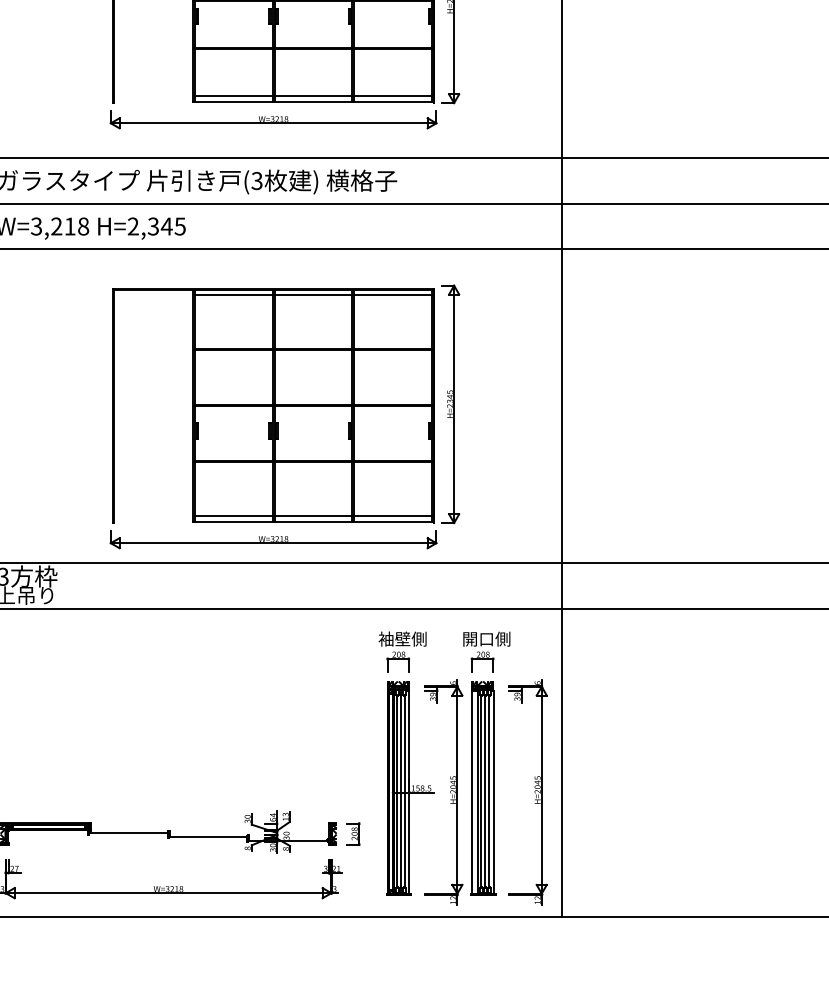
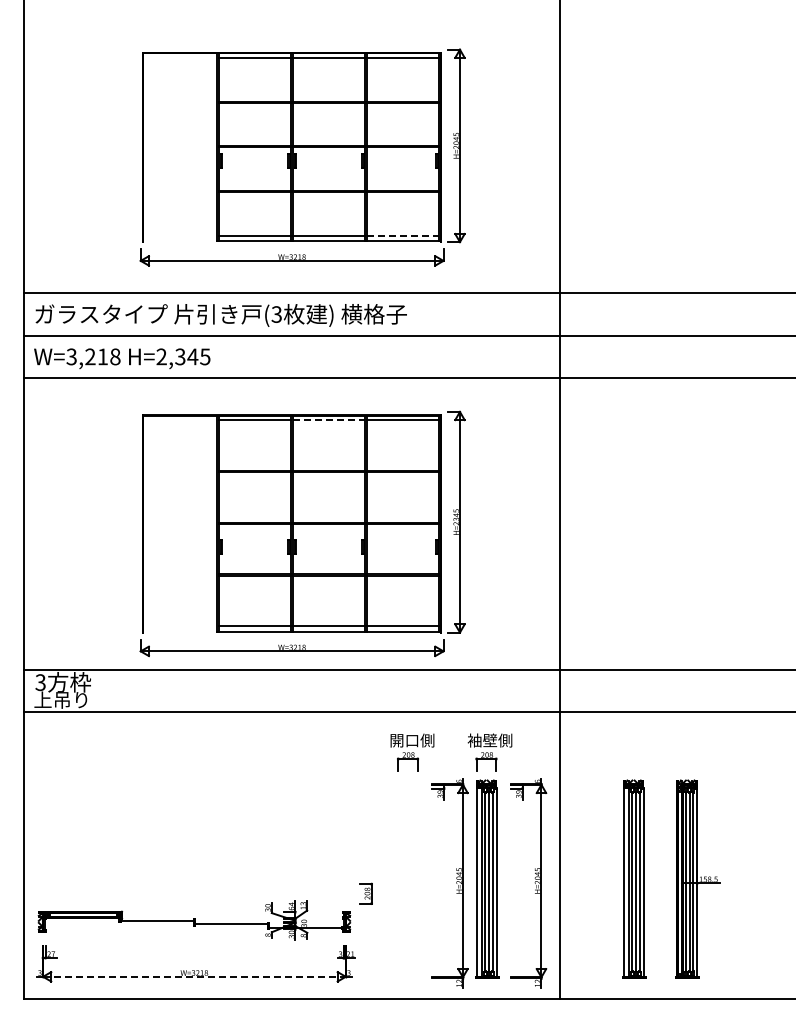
line: (393, 95) -> (403, 235), solid -> dashed
line: (313, 294) -> (329, 420), solid -> dashed
text: (394, 639) -> (404, 740), 袖壁側 -> 開口側
text: (478, 639) -> (482, 740), 開口側 -> 袖壁側
part: (409, 787) -> (697, 878), moved
part: (641, 787) -> (634, 878), added
part: (352, 833) -> (365, 893), moved
line: (168, 892) -> (194, 976), solid -> dashed

